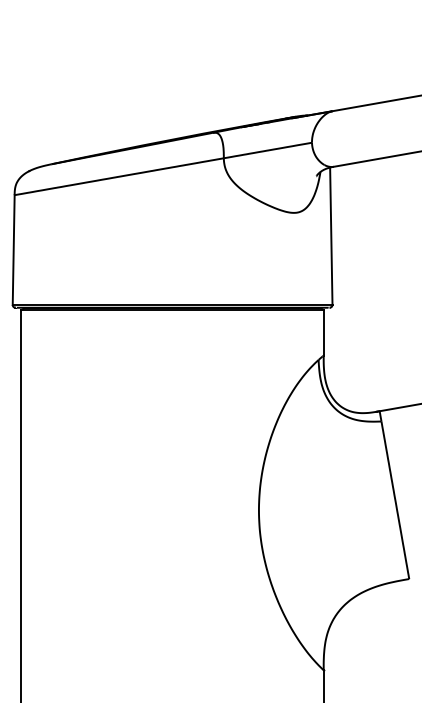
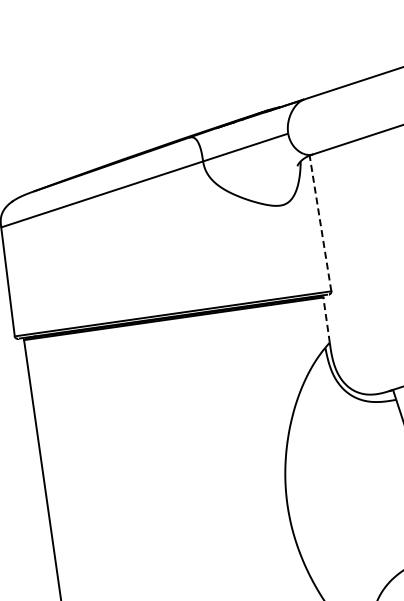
line: (331, 236) -> (320, 223), solid -> dashed
line: (323, 332) -> (326, 319), solid -> dashed

